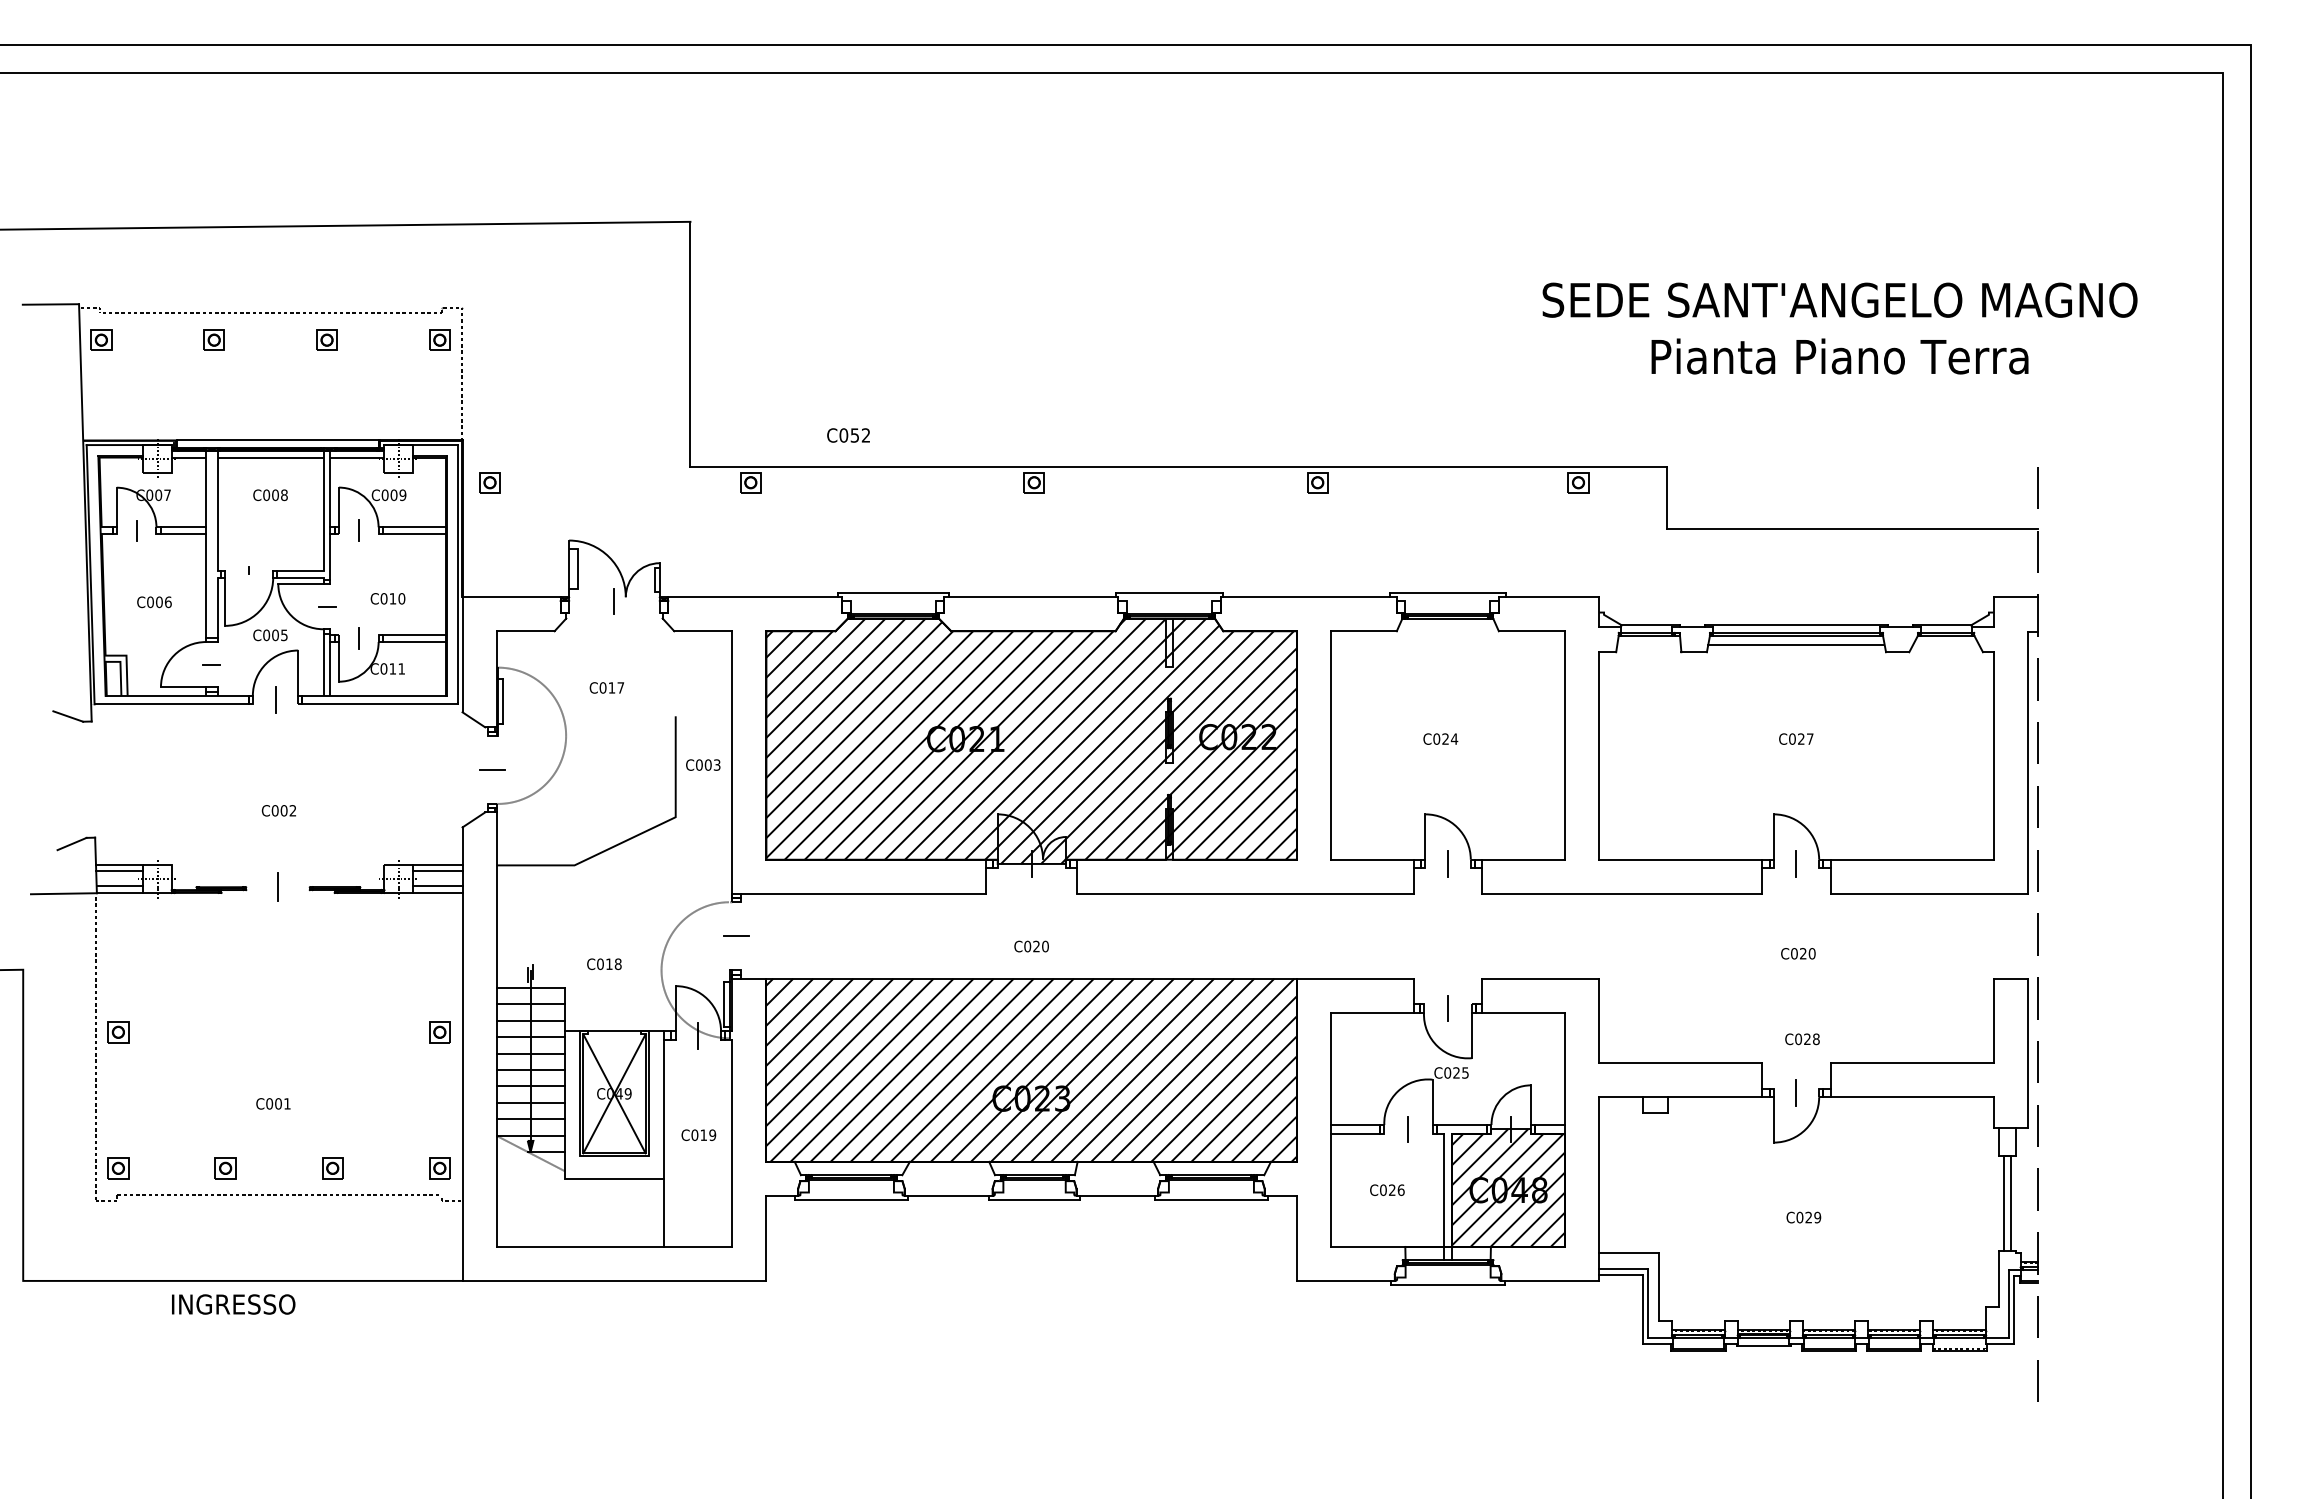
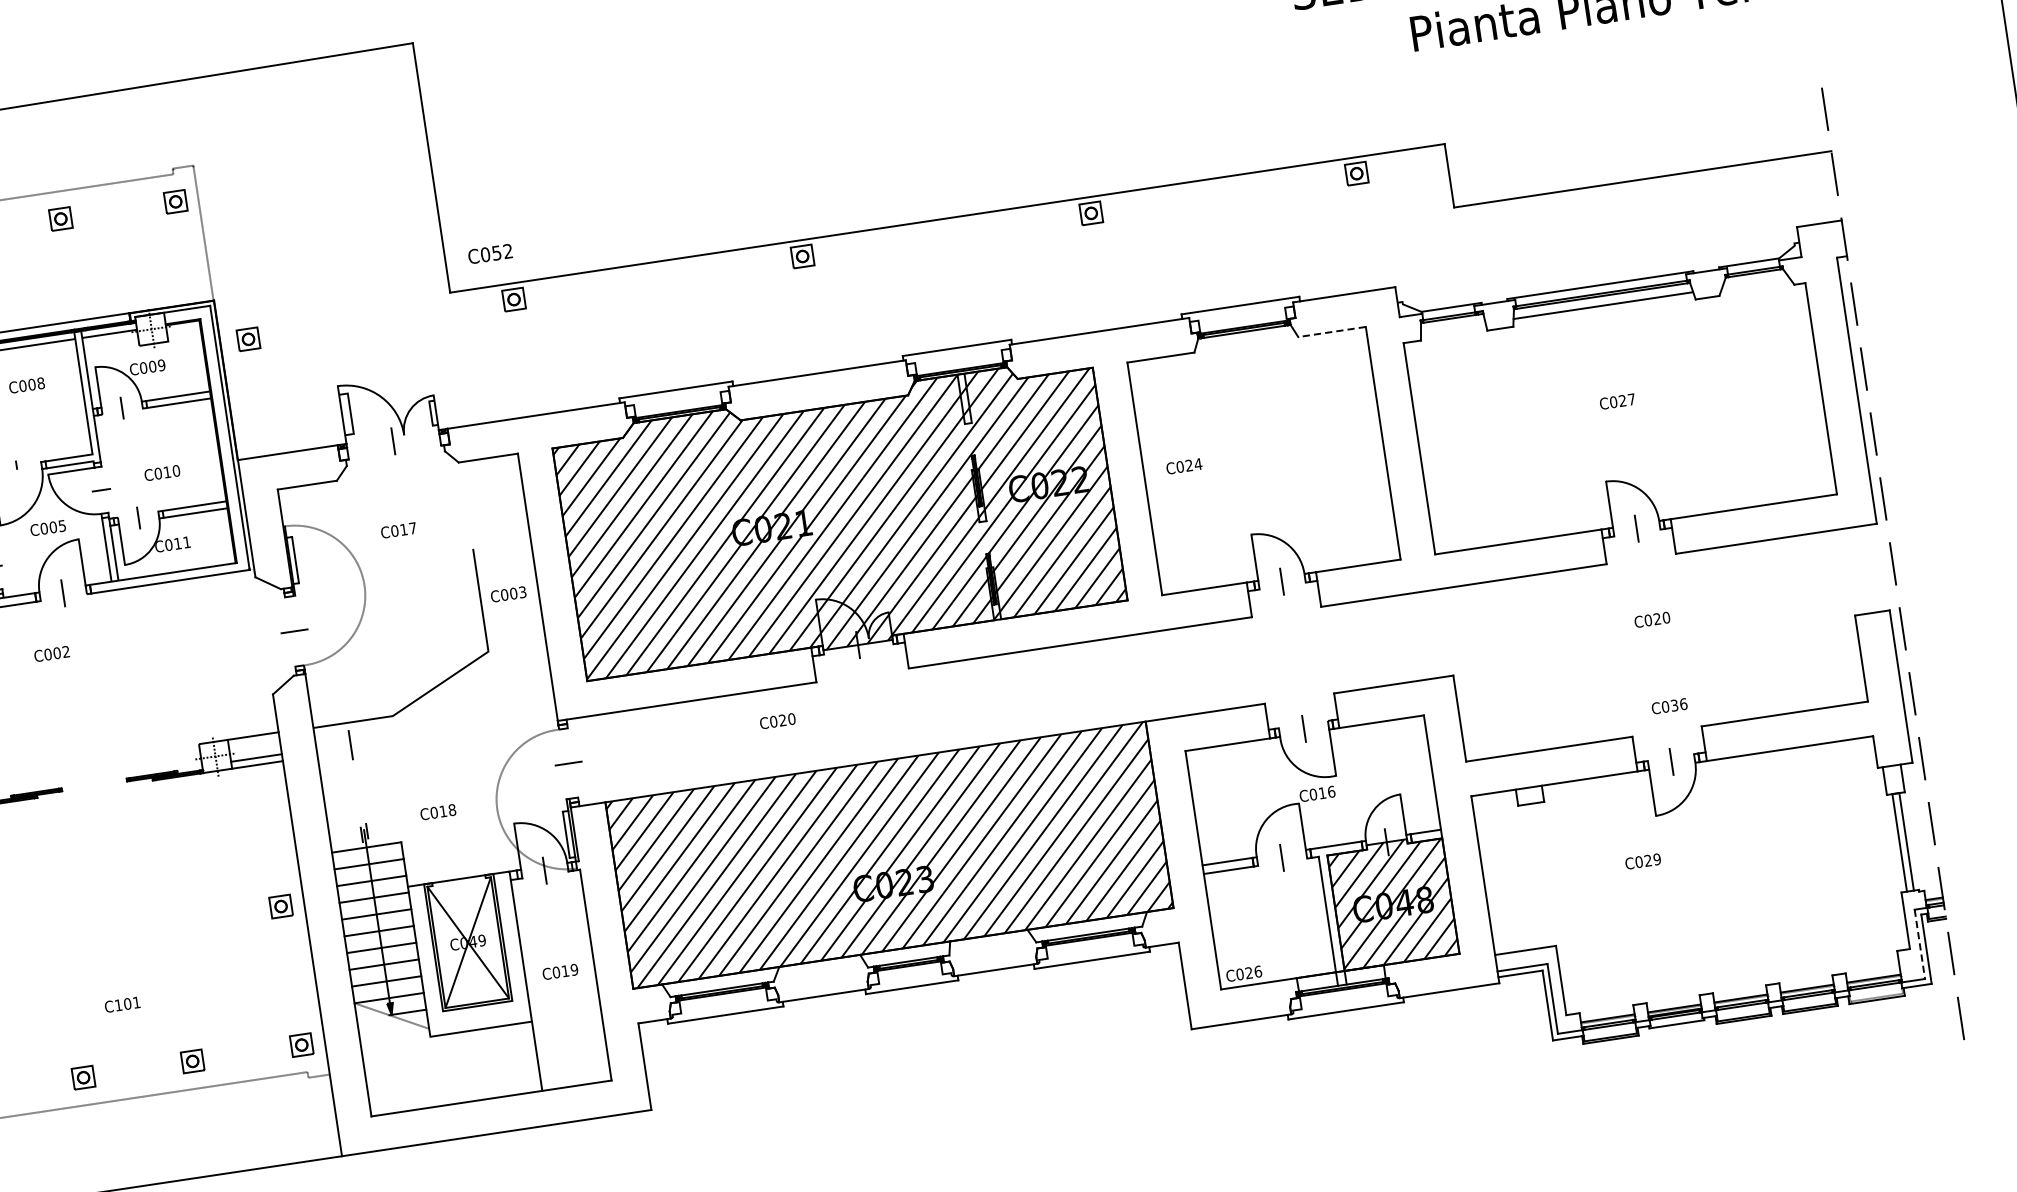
text: (848, 435) -> (490, 254), moved
line: (1531, 631) -> (1331, 332), solid -> dashed
text: (1440, 738) -> (1183, 465), moved
text: (278, 810) -> (51, 653), moved
line: (437, 871) -> (254, 743), removed
line: (277, 886) -> (350, 744), moved
text: (1031, 946) -> (777, 721), moved
text: (1811, 1039) -> (1678, 705), C028 -> C036
text: (1460, 1072) -> (1326, 792), C025 -> C016
text: (269, 1103) -> (118, 1004), C001 -> C101
text: (1387, 1189) -> (1244, 973), moved
text: (1803, 1217) -> (1642, 861), moved
line: (2008, 1304) -> (1919, 944), solid -> dashed

